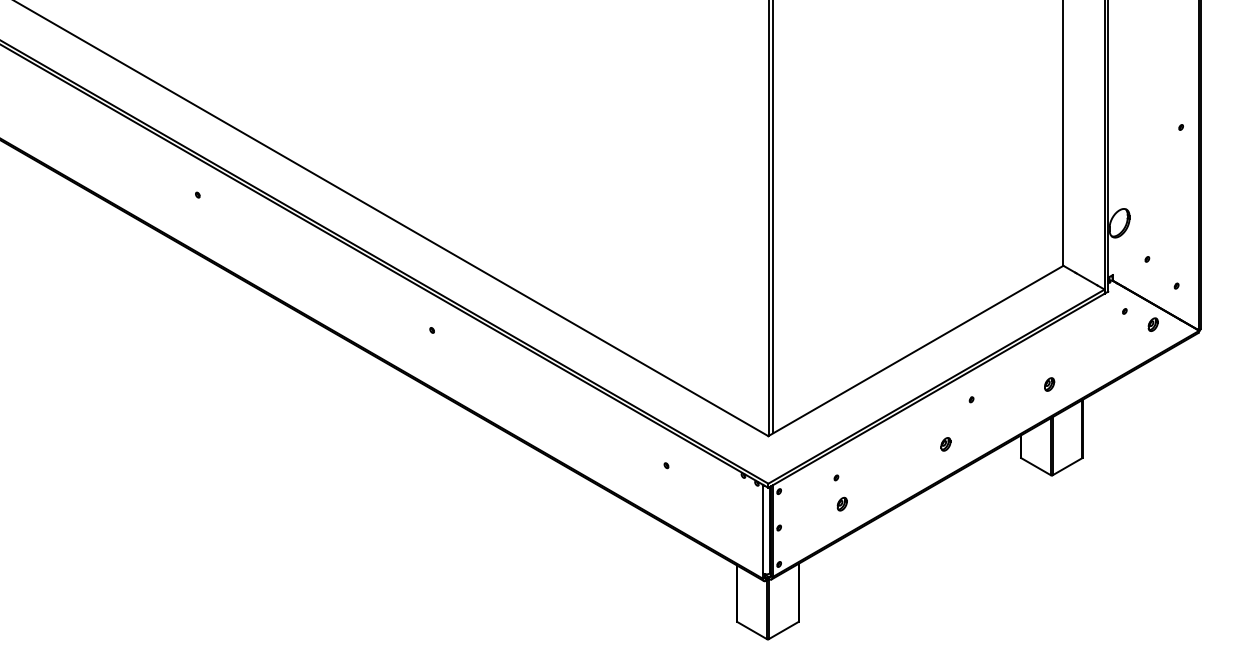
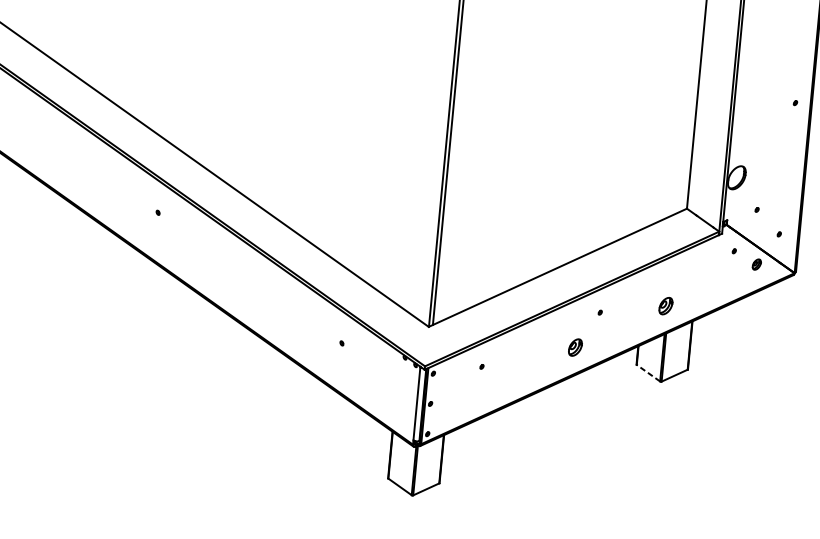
part: (1049, 384) -> (666, 306), size x1.6
part: (945, 444) -> (575, 347), size x1.6
line: (1035, 466) -> (648, 373), solid -> dashed
part: (841, 503) -> (484, 388), removed

